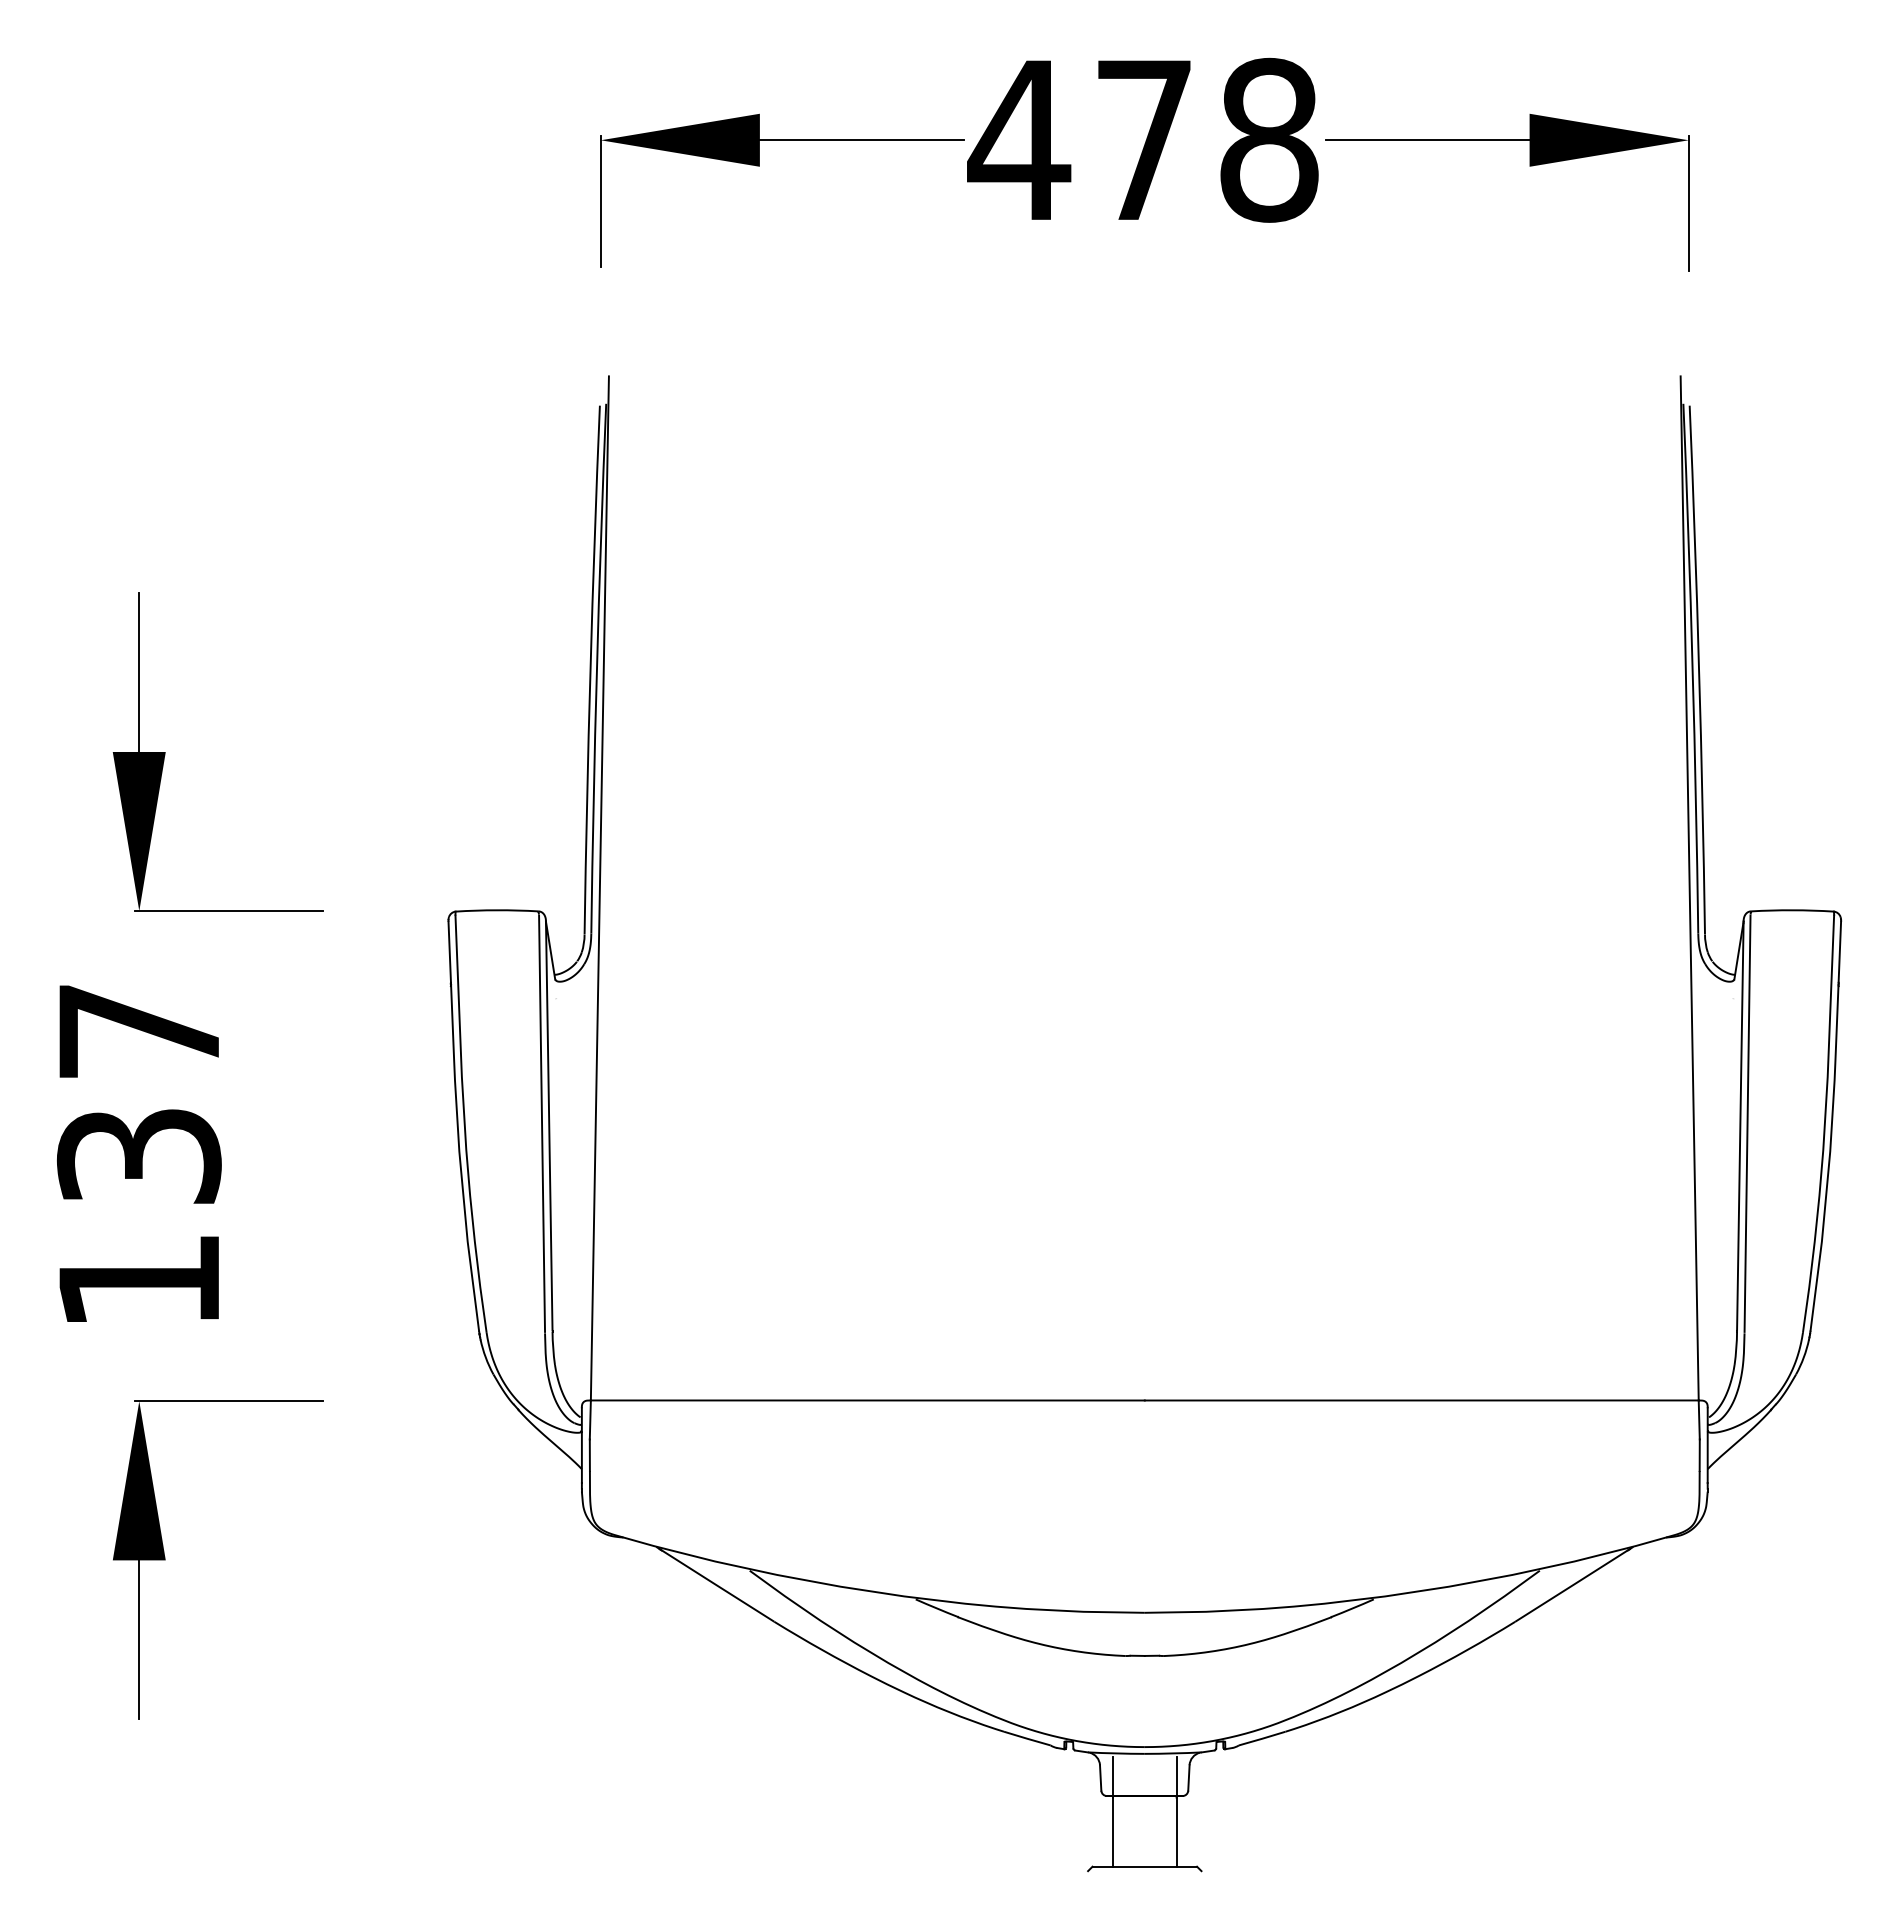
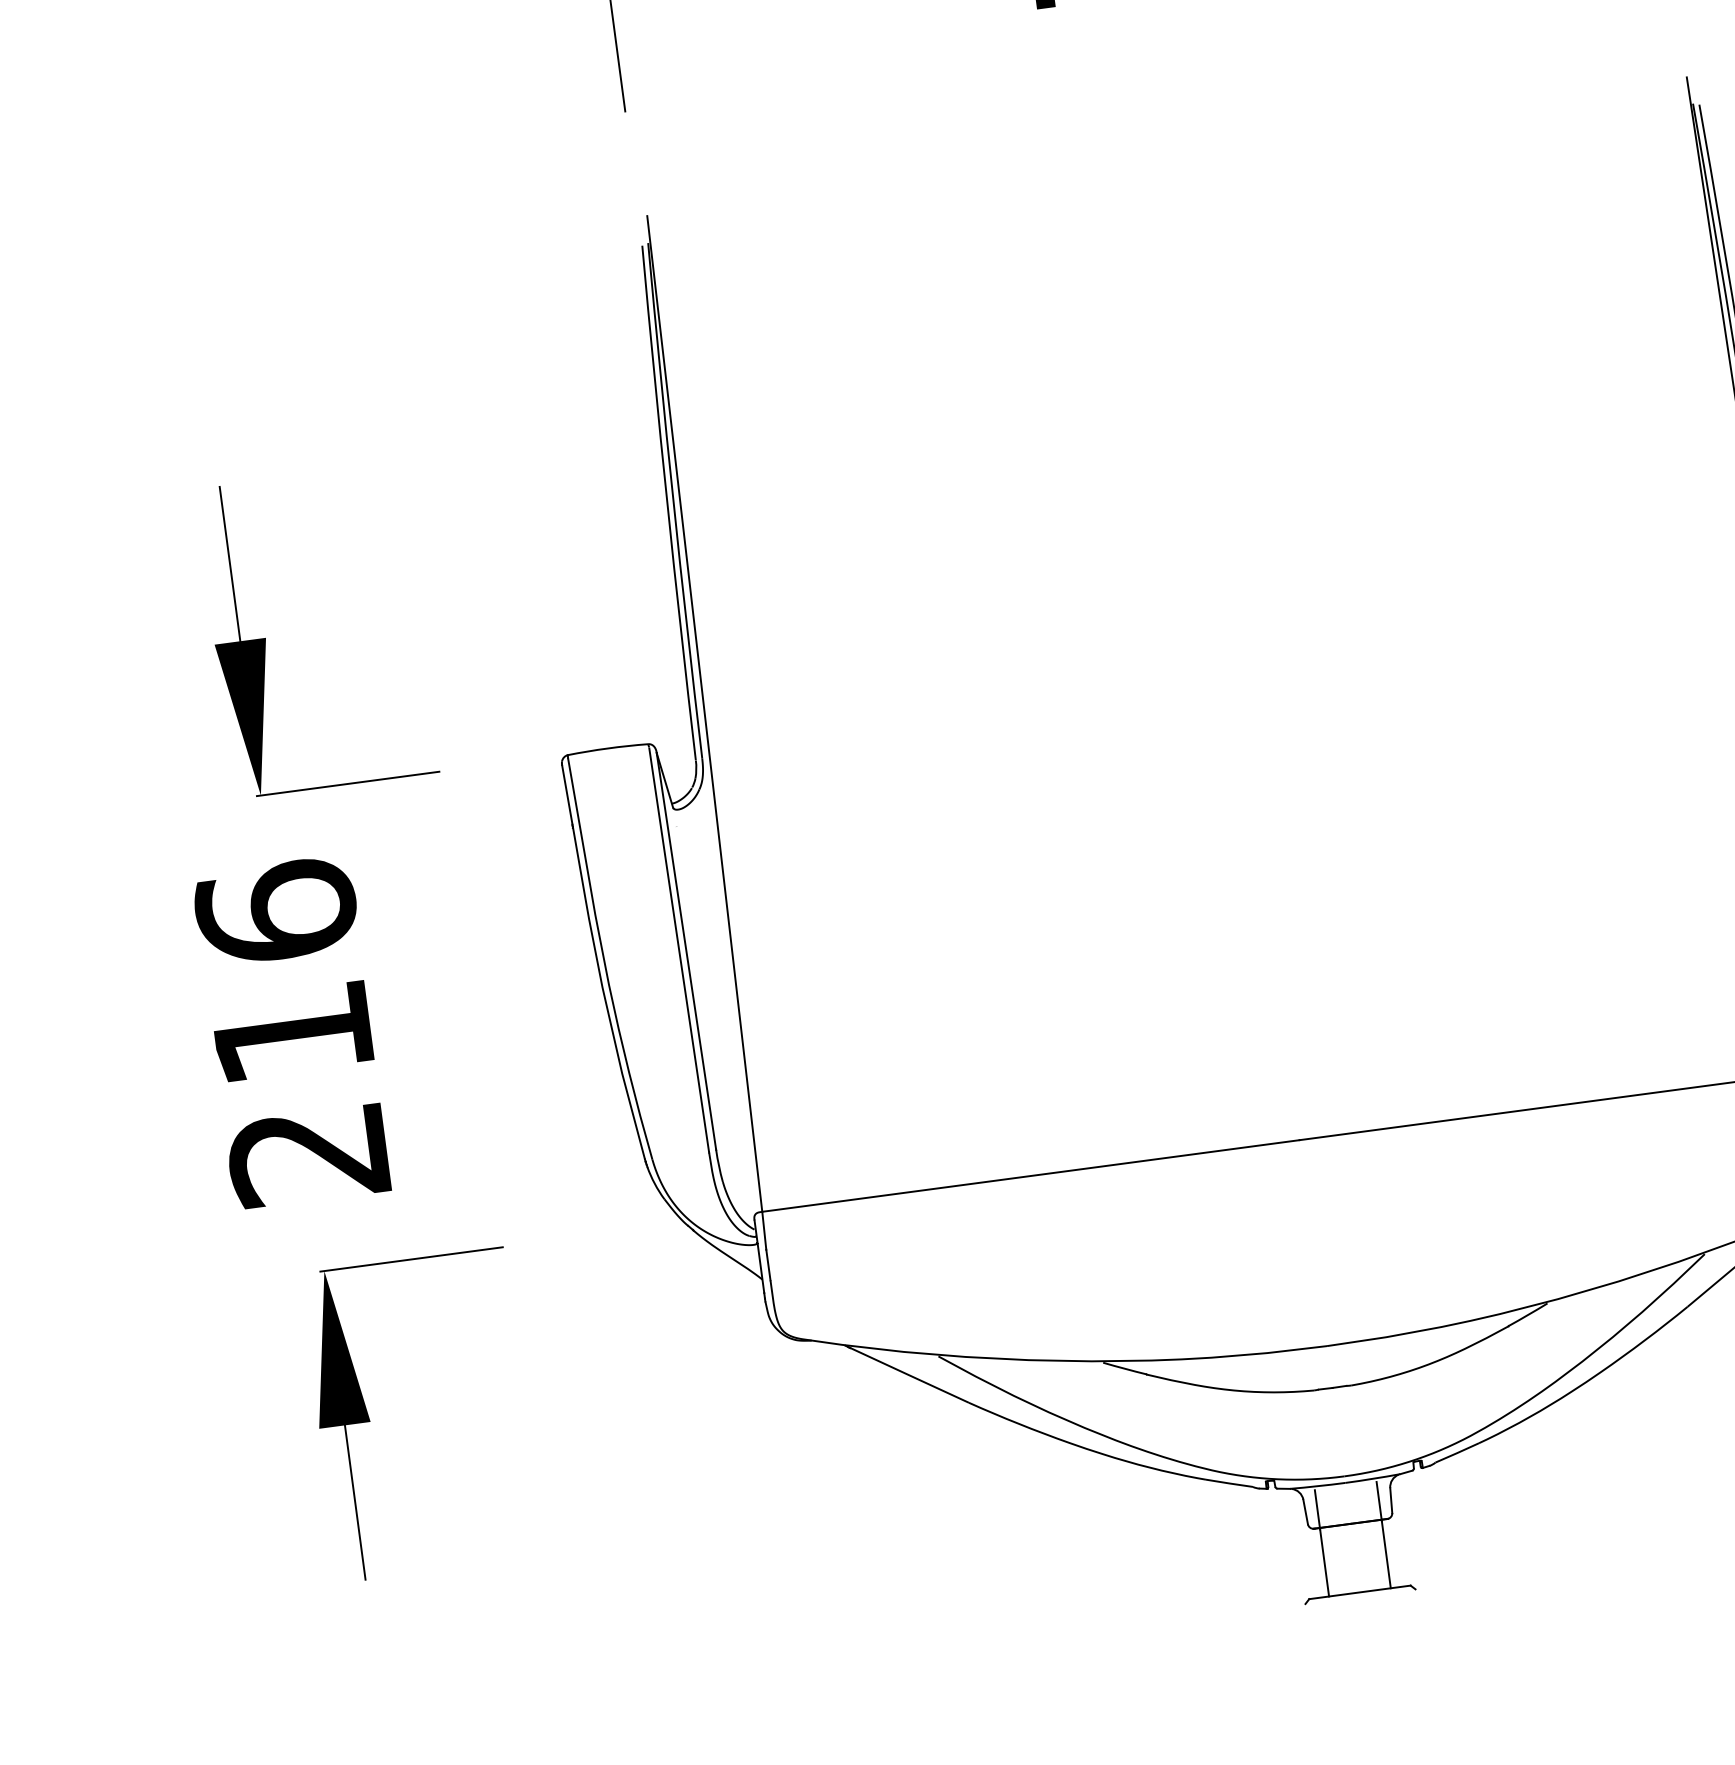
text: (138, 1155) -> (291, 1032), 137 -> 216

